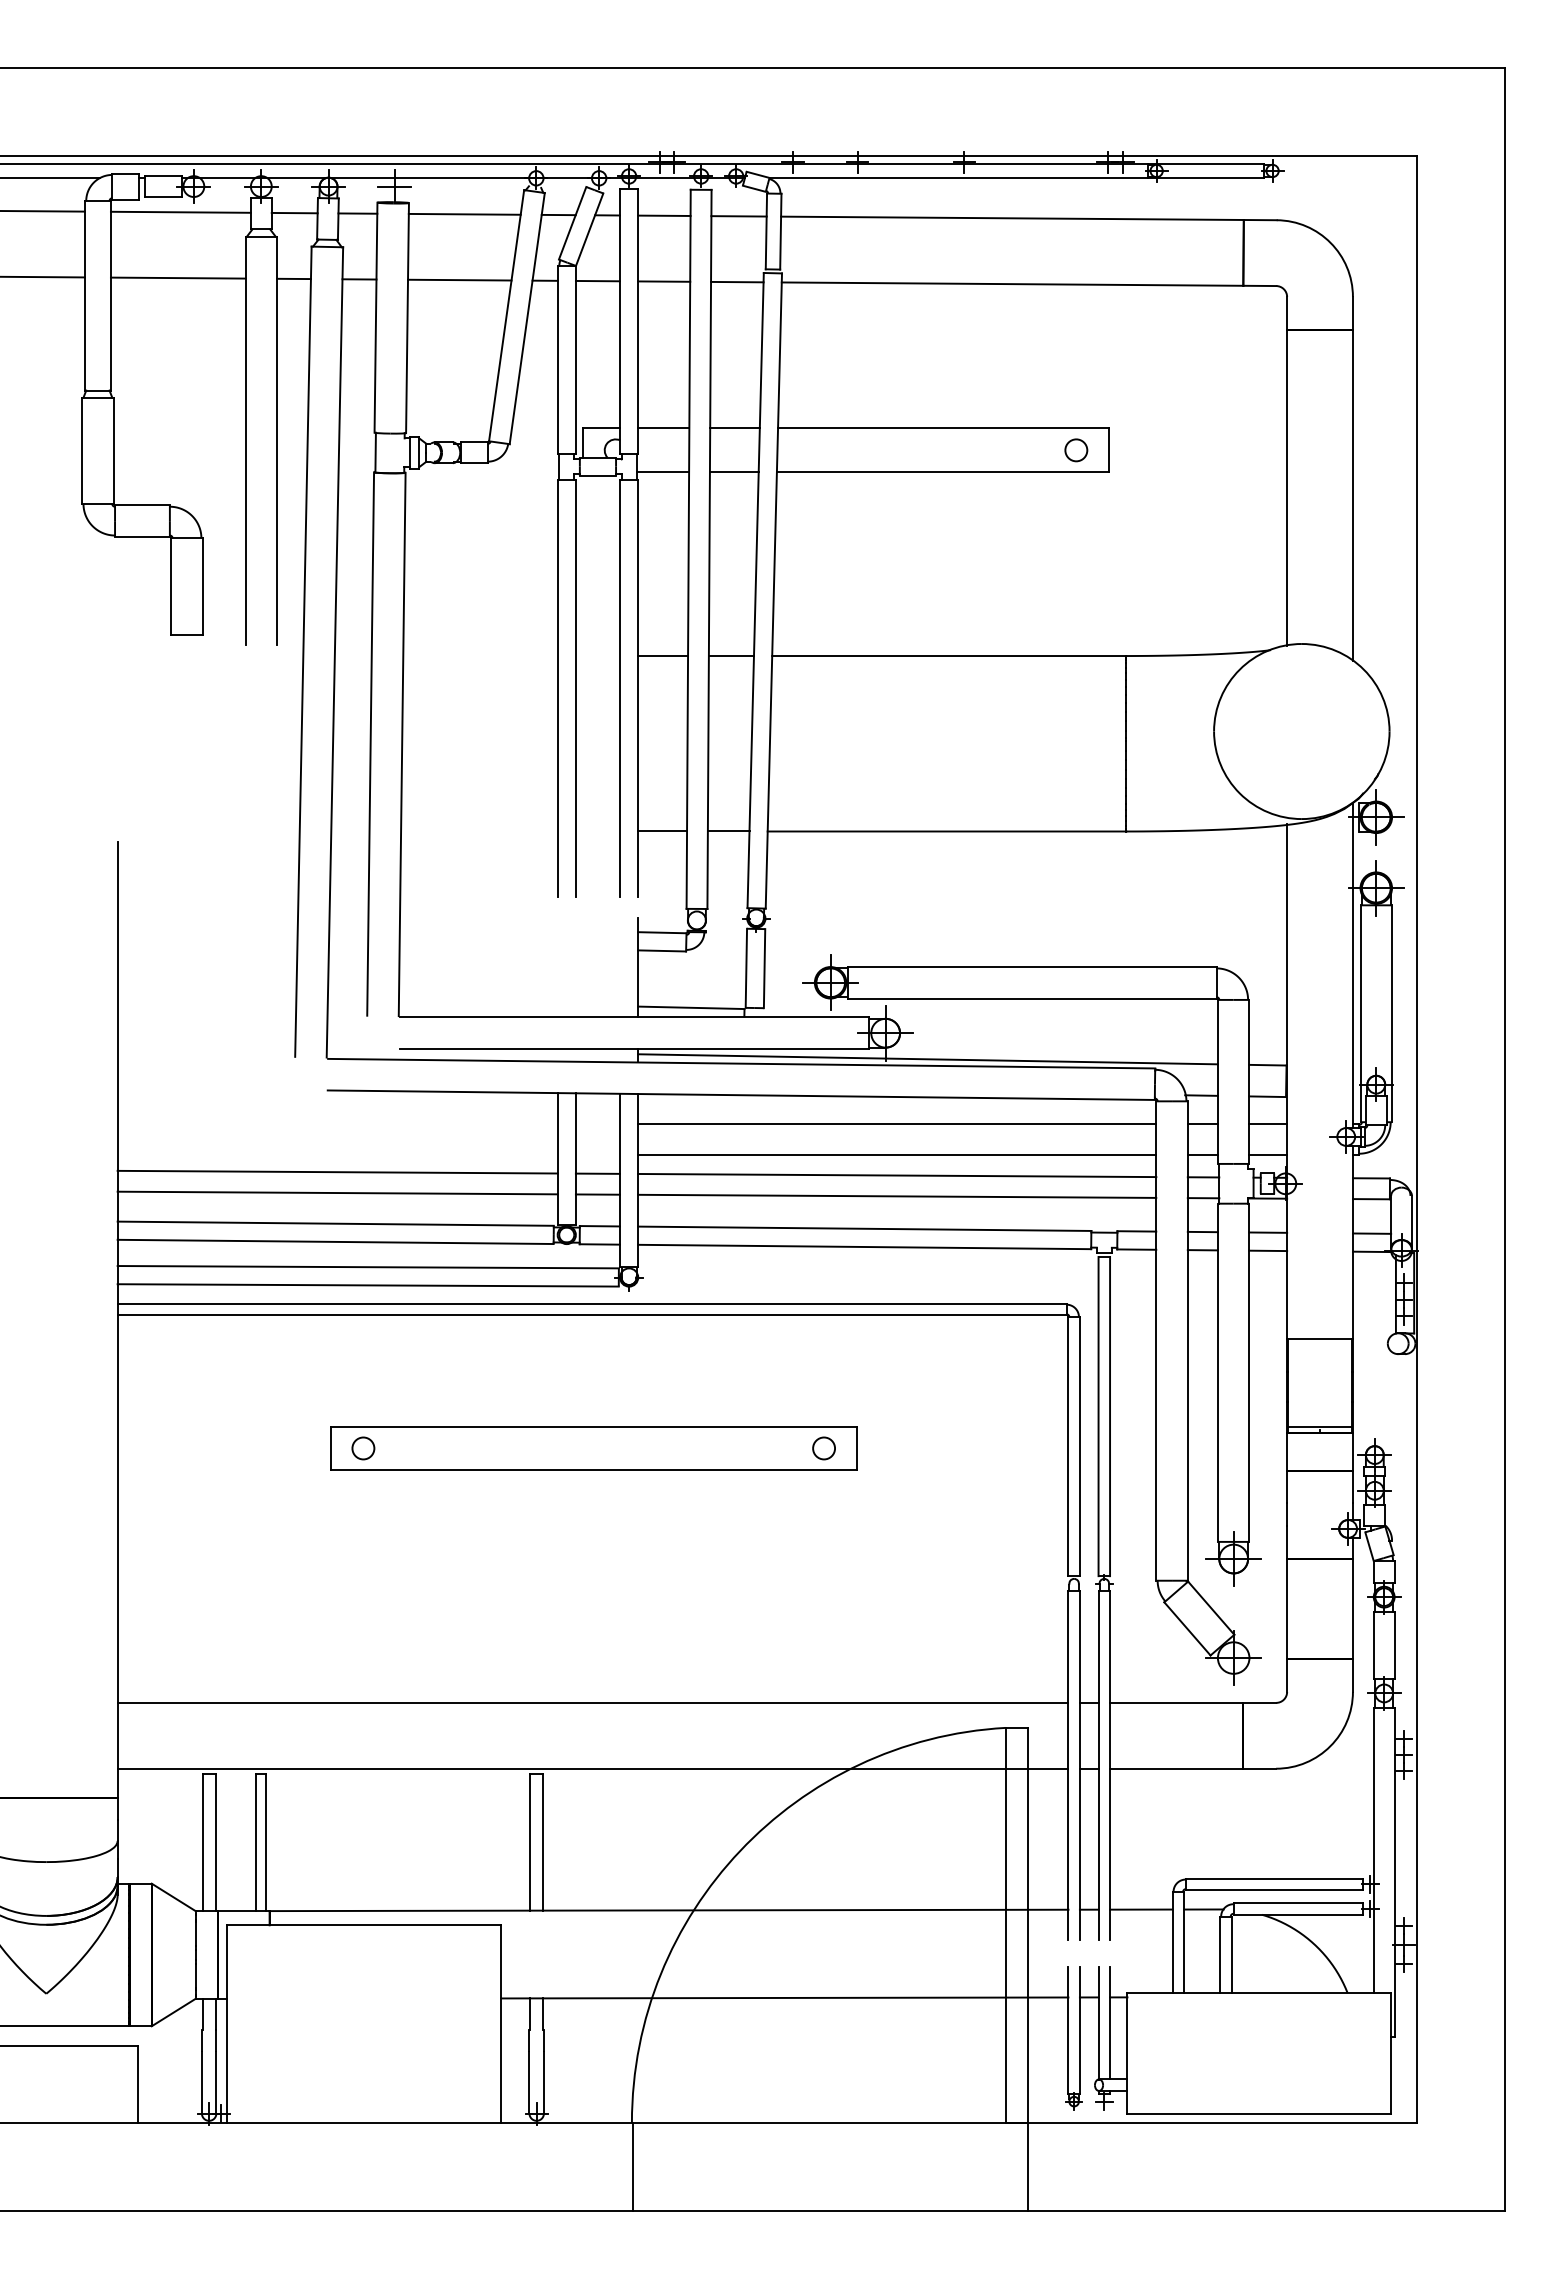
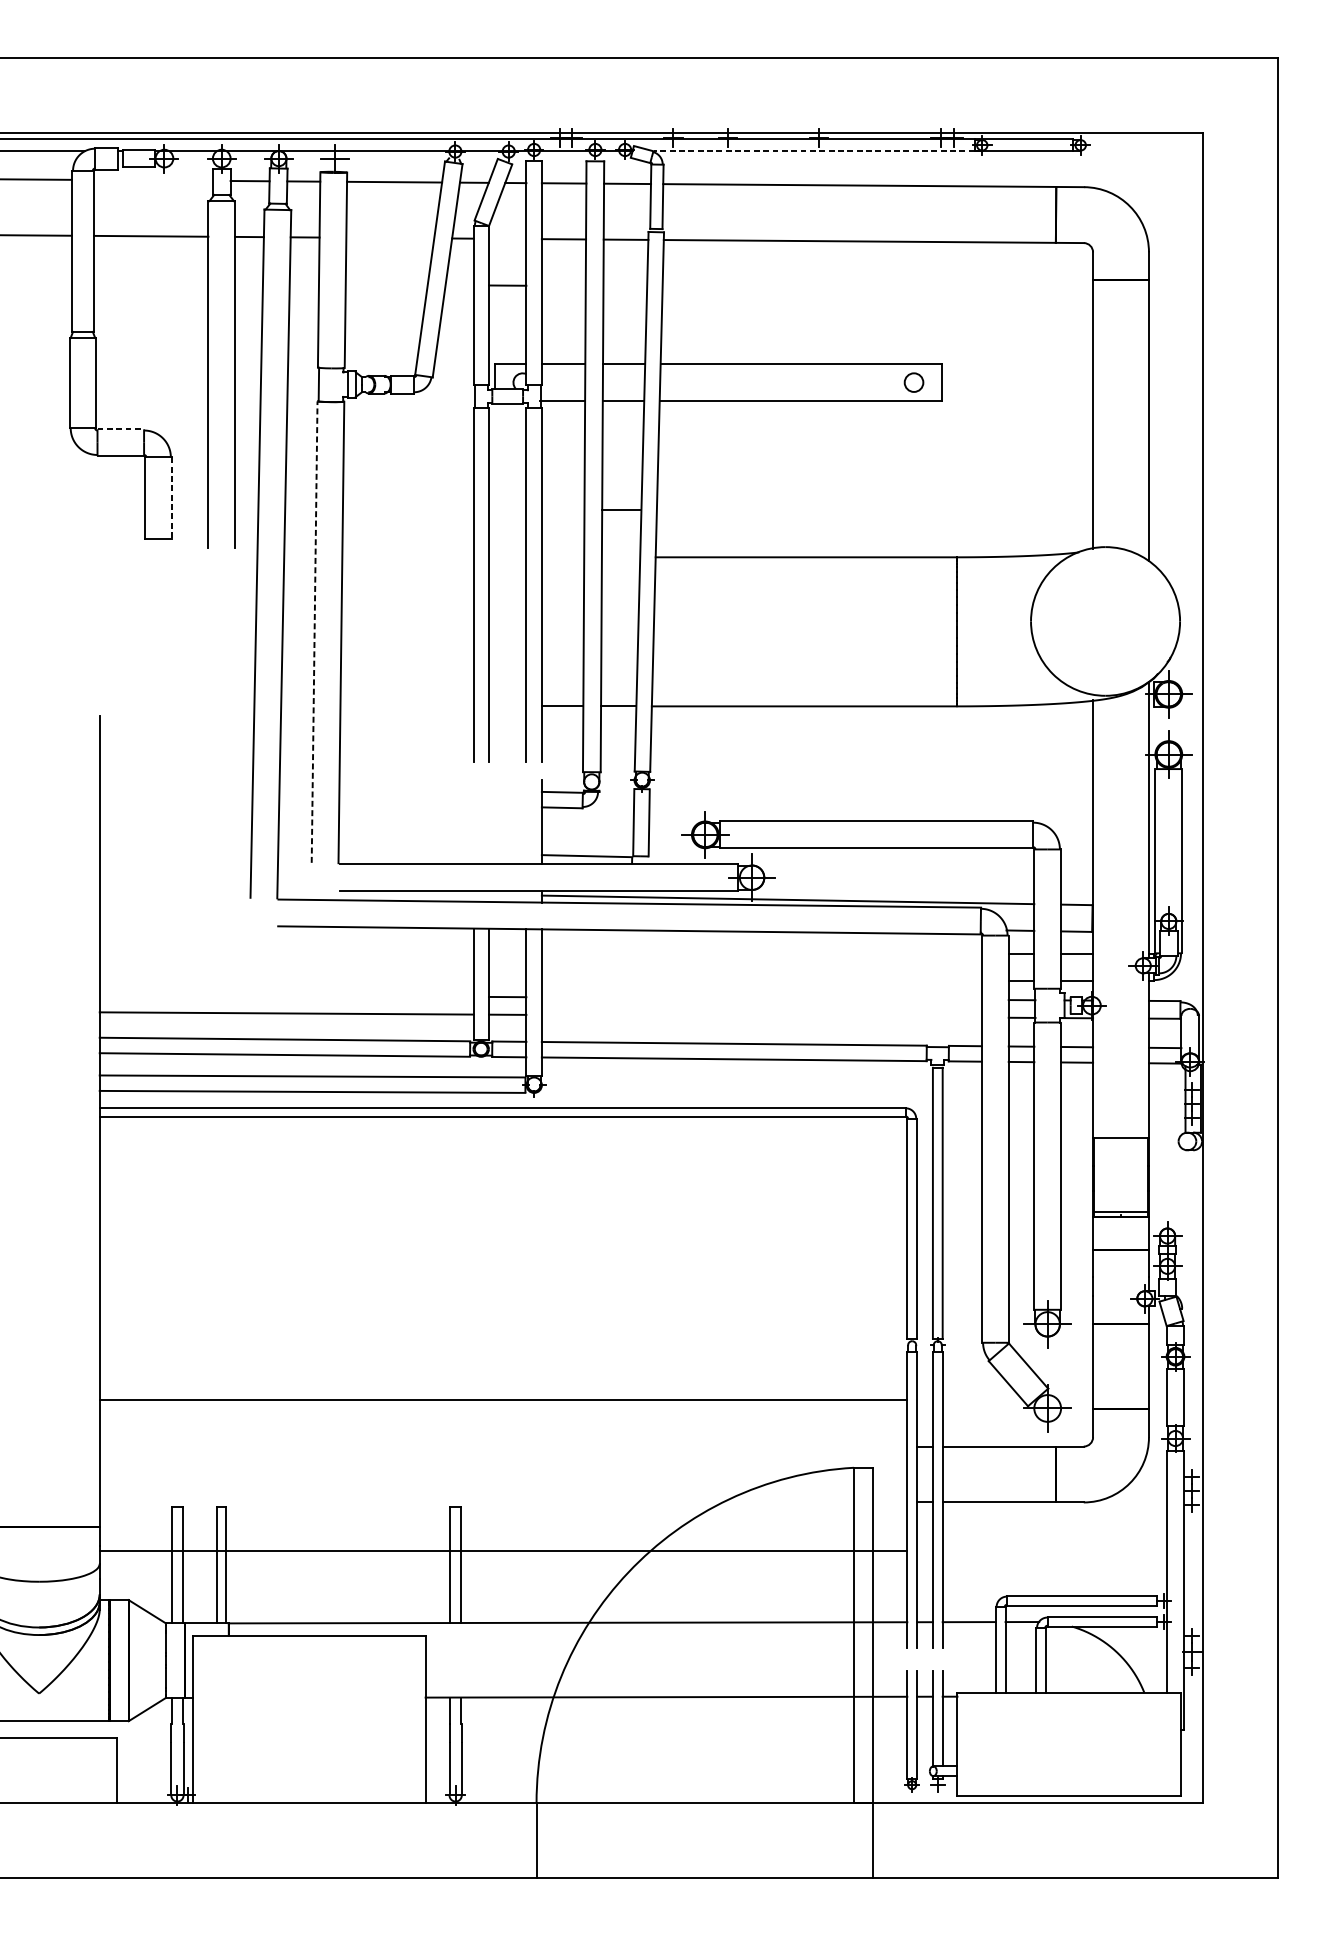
line: (958, 178) -> (813, 151), solid -> dashed
line: (180, 211) -> (153, 179), removed
line: (459, 279) -> (390, 237), removed
line: (597, 280) -> (507, 285), moved
line: (142, 505) -> (120, 429), solid -> dashed
line: (202, 587) -> (171, 499), solid -> dashed
line: (663, 656) -> (563, 557), removed
line: (730, 656) -> (620, 510), moved
line: (370, 744) -> (314, 632), solid -> dashed
line: (897, 1123) -> (762, 954), removed
line: (897, 1155) -> (762, 981), removed
line: (337, 1171) -> (286, 995), removed
line: (897, 1175) -> (762, 998), removed
line: (897, 1195) -> (762, 1015), removed
part: (593, 1448) -> (503, 1230), removed
line: (592, 1702) -> (503, 1399), moved
line: (592, 1768) -> (503, 1550), moved

